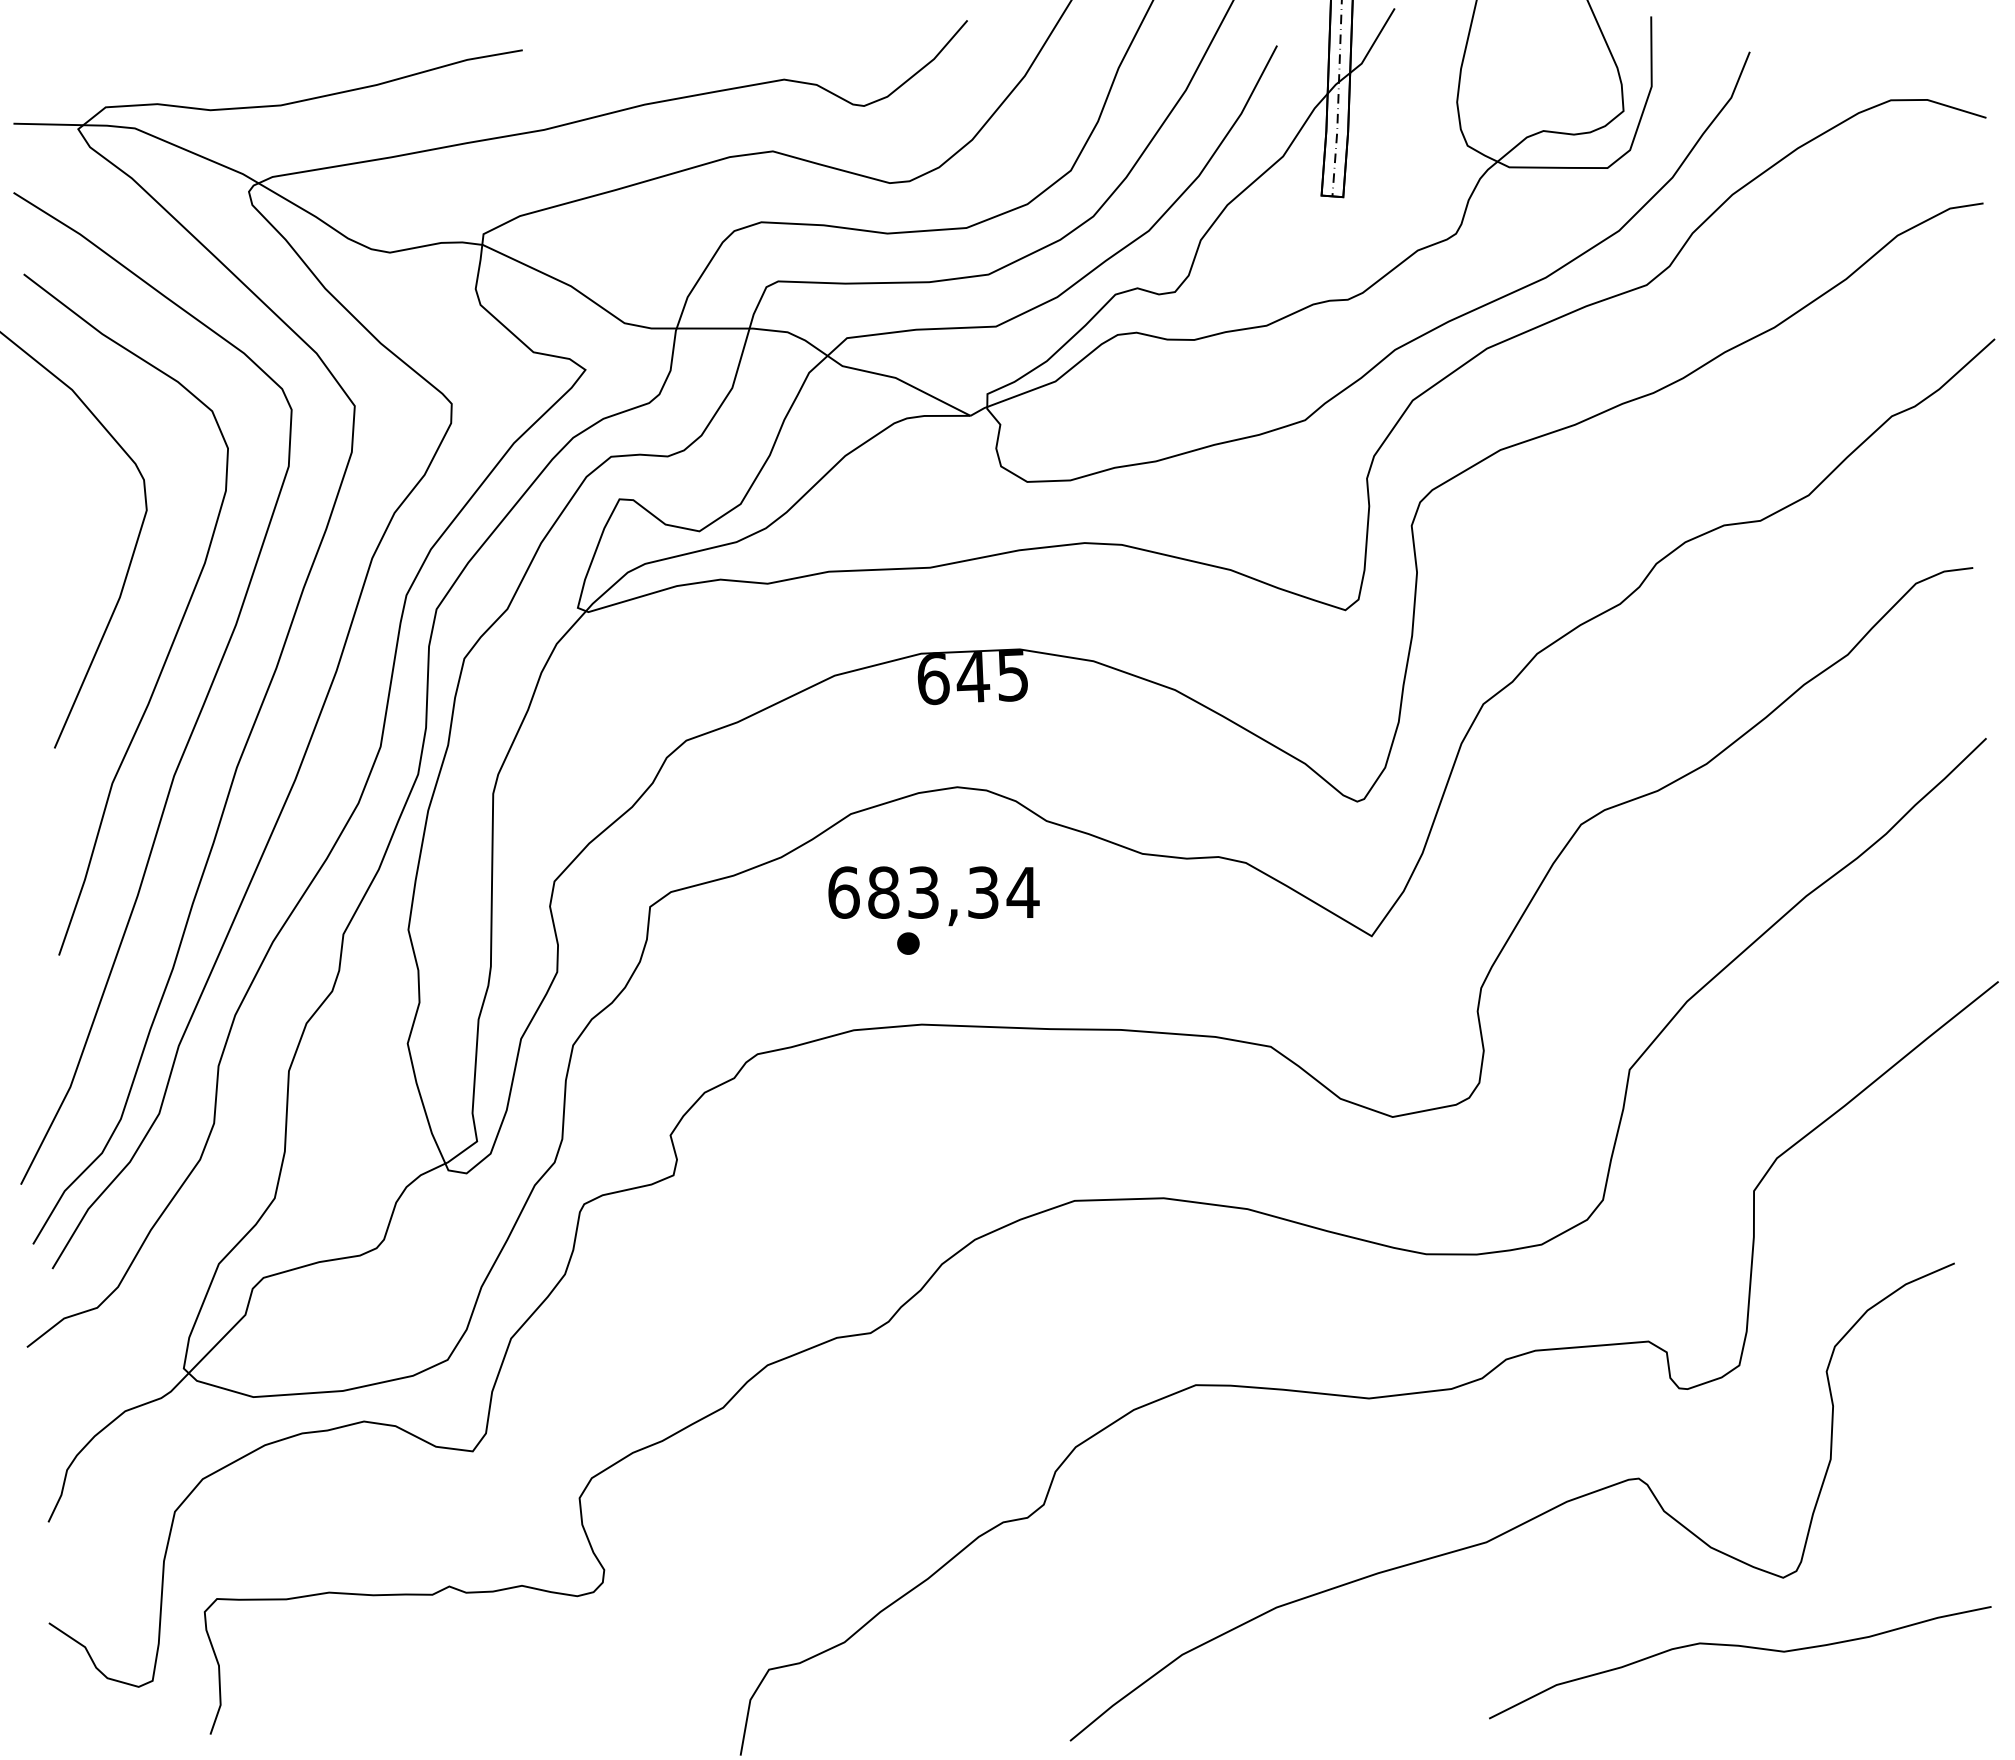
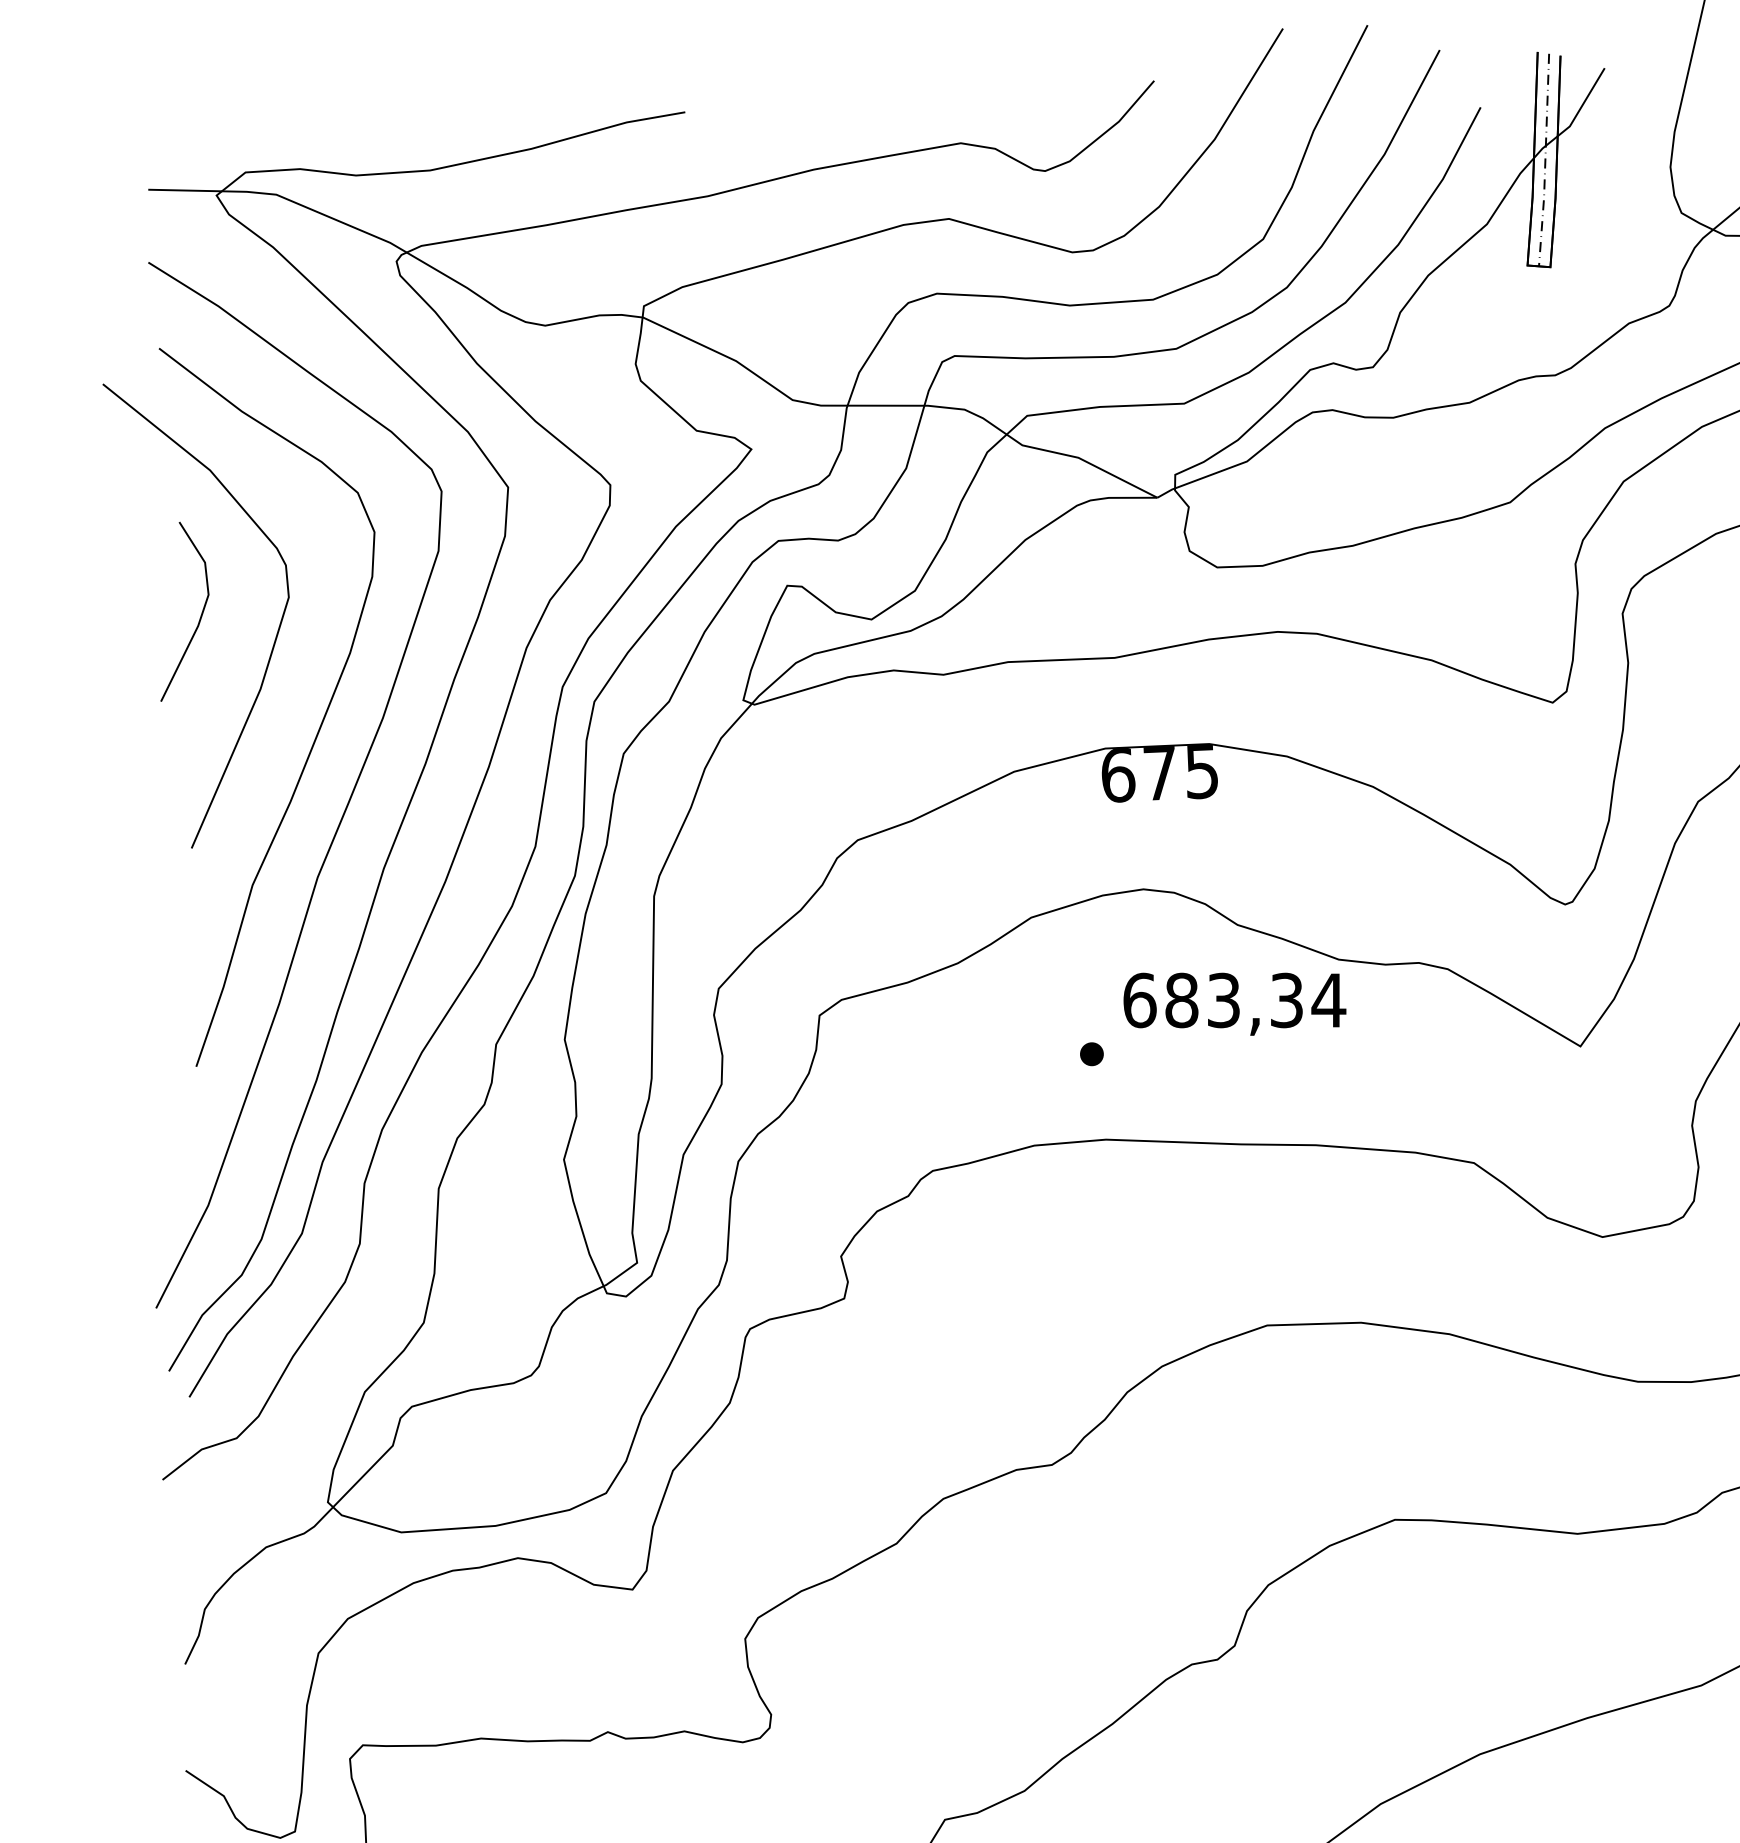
line: (62, 528) -> (199, 616), added
text: (973, 676) -> (1160, 772), 645 -> 675
text: (933, 896) -> (1234, 1004), moved

